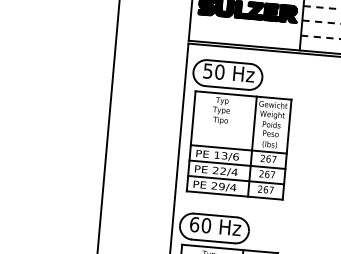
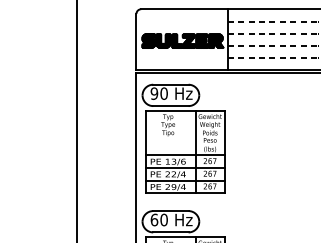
text: (208, 70) -> (154, 93), 50 -> 90

